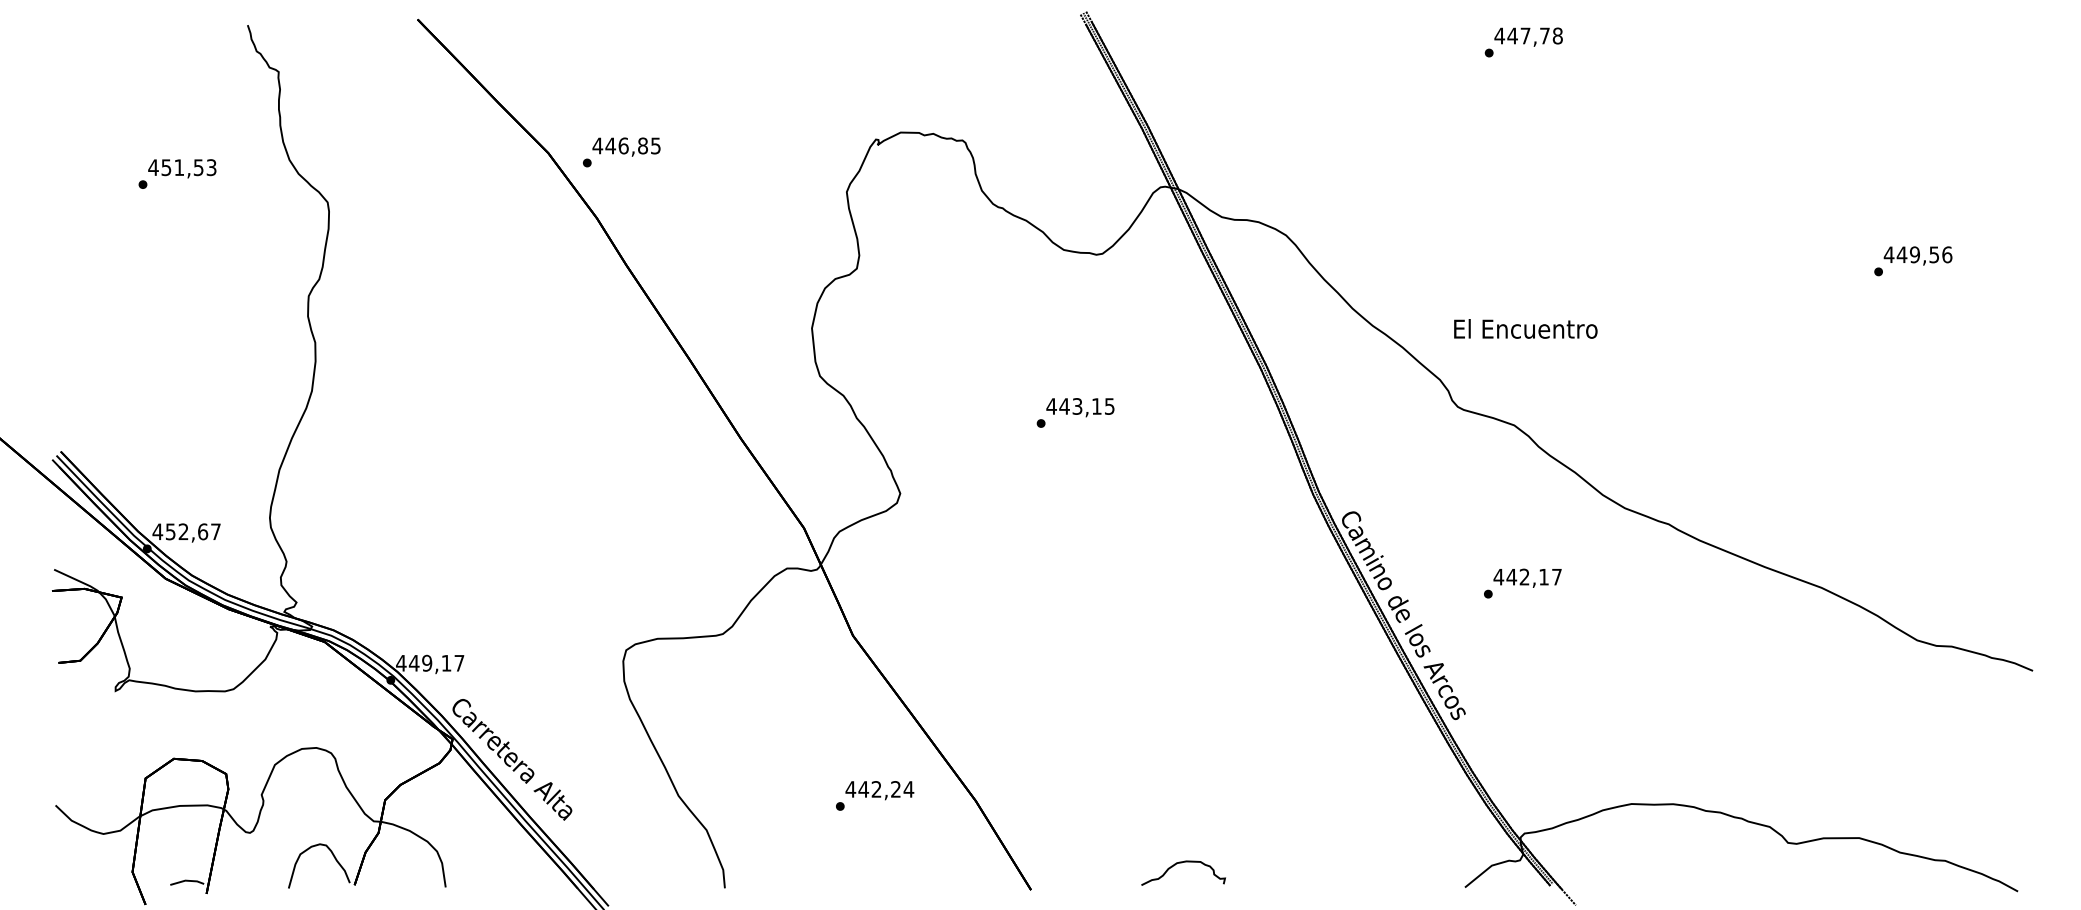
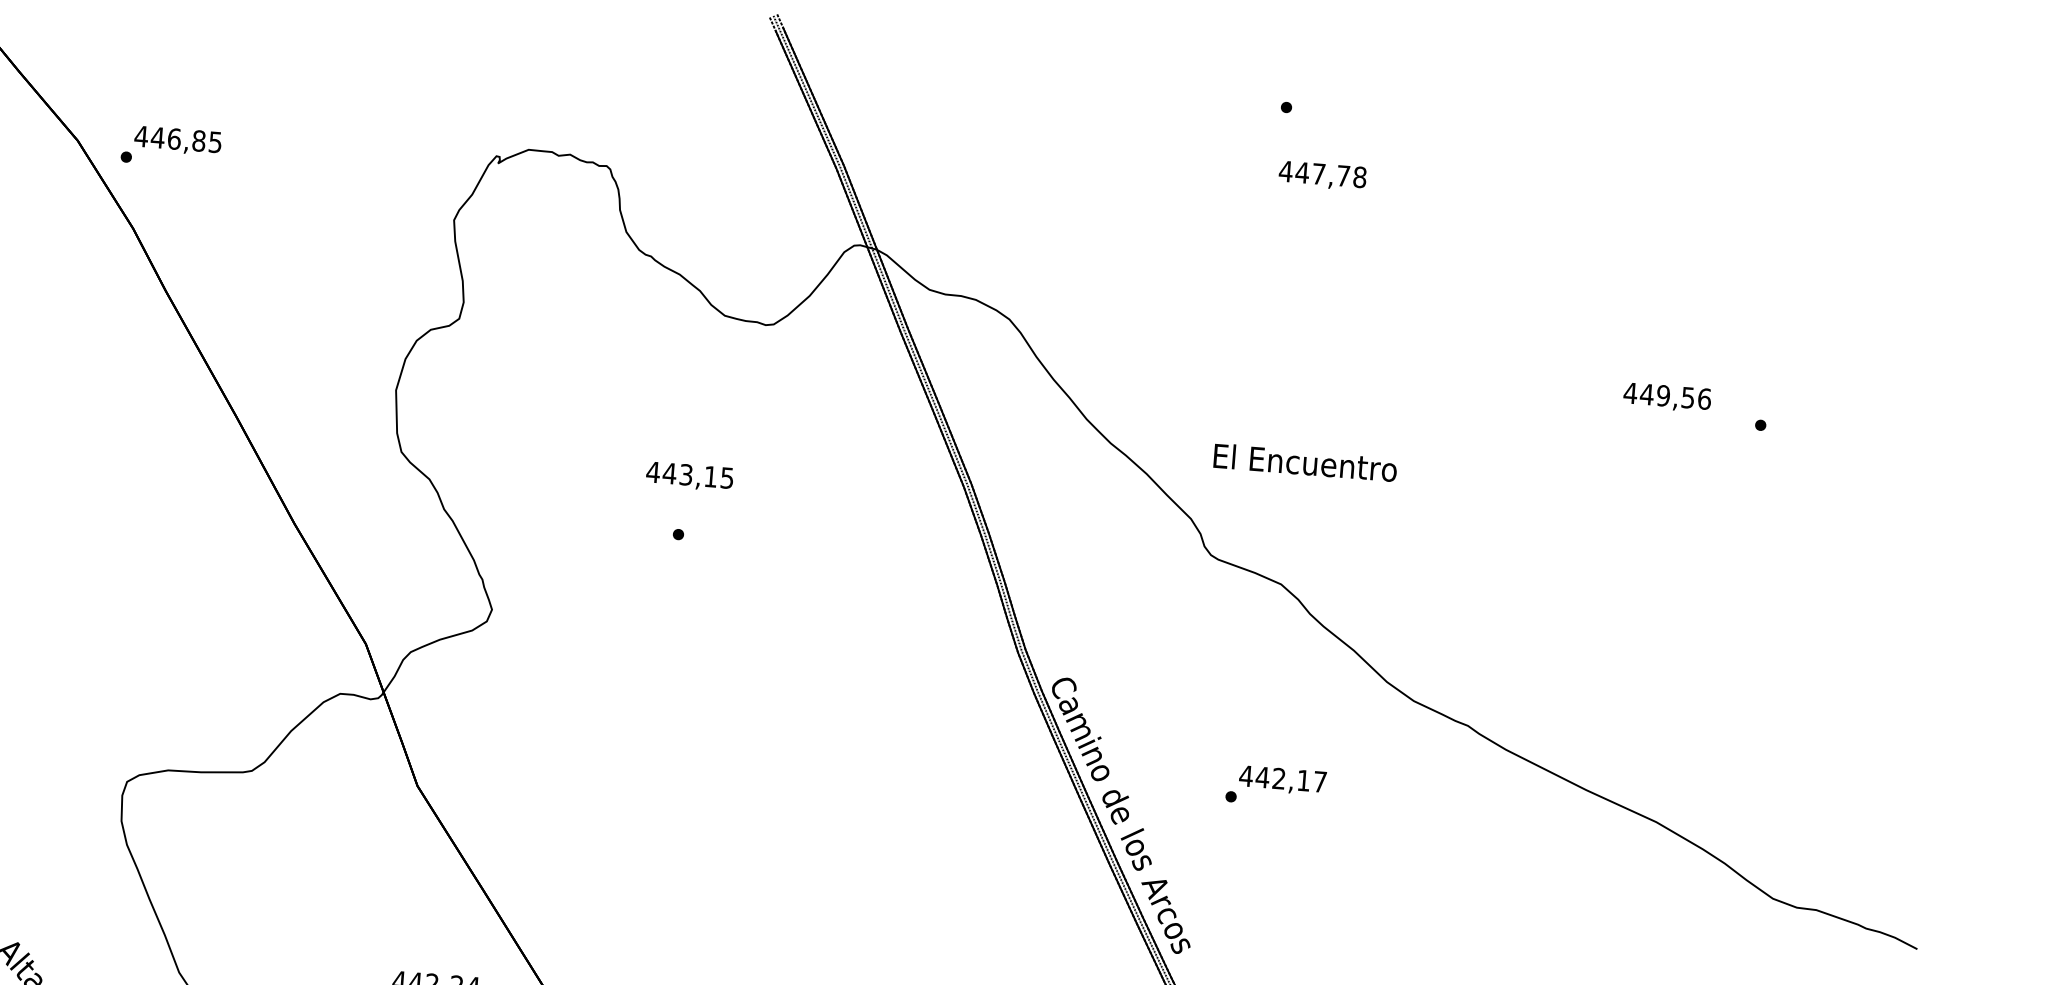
text: (1528, 36) -> (1322, 175), moved
text: (1917, 255) -> (1666, 396), moved
text: (1080, 407) -> (689, 476), moved

